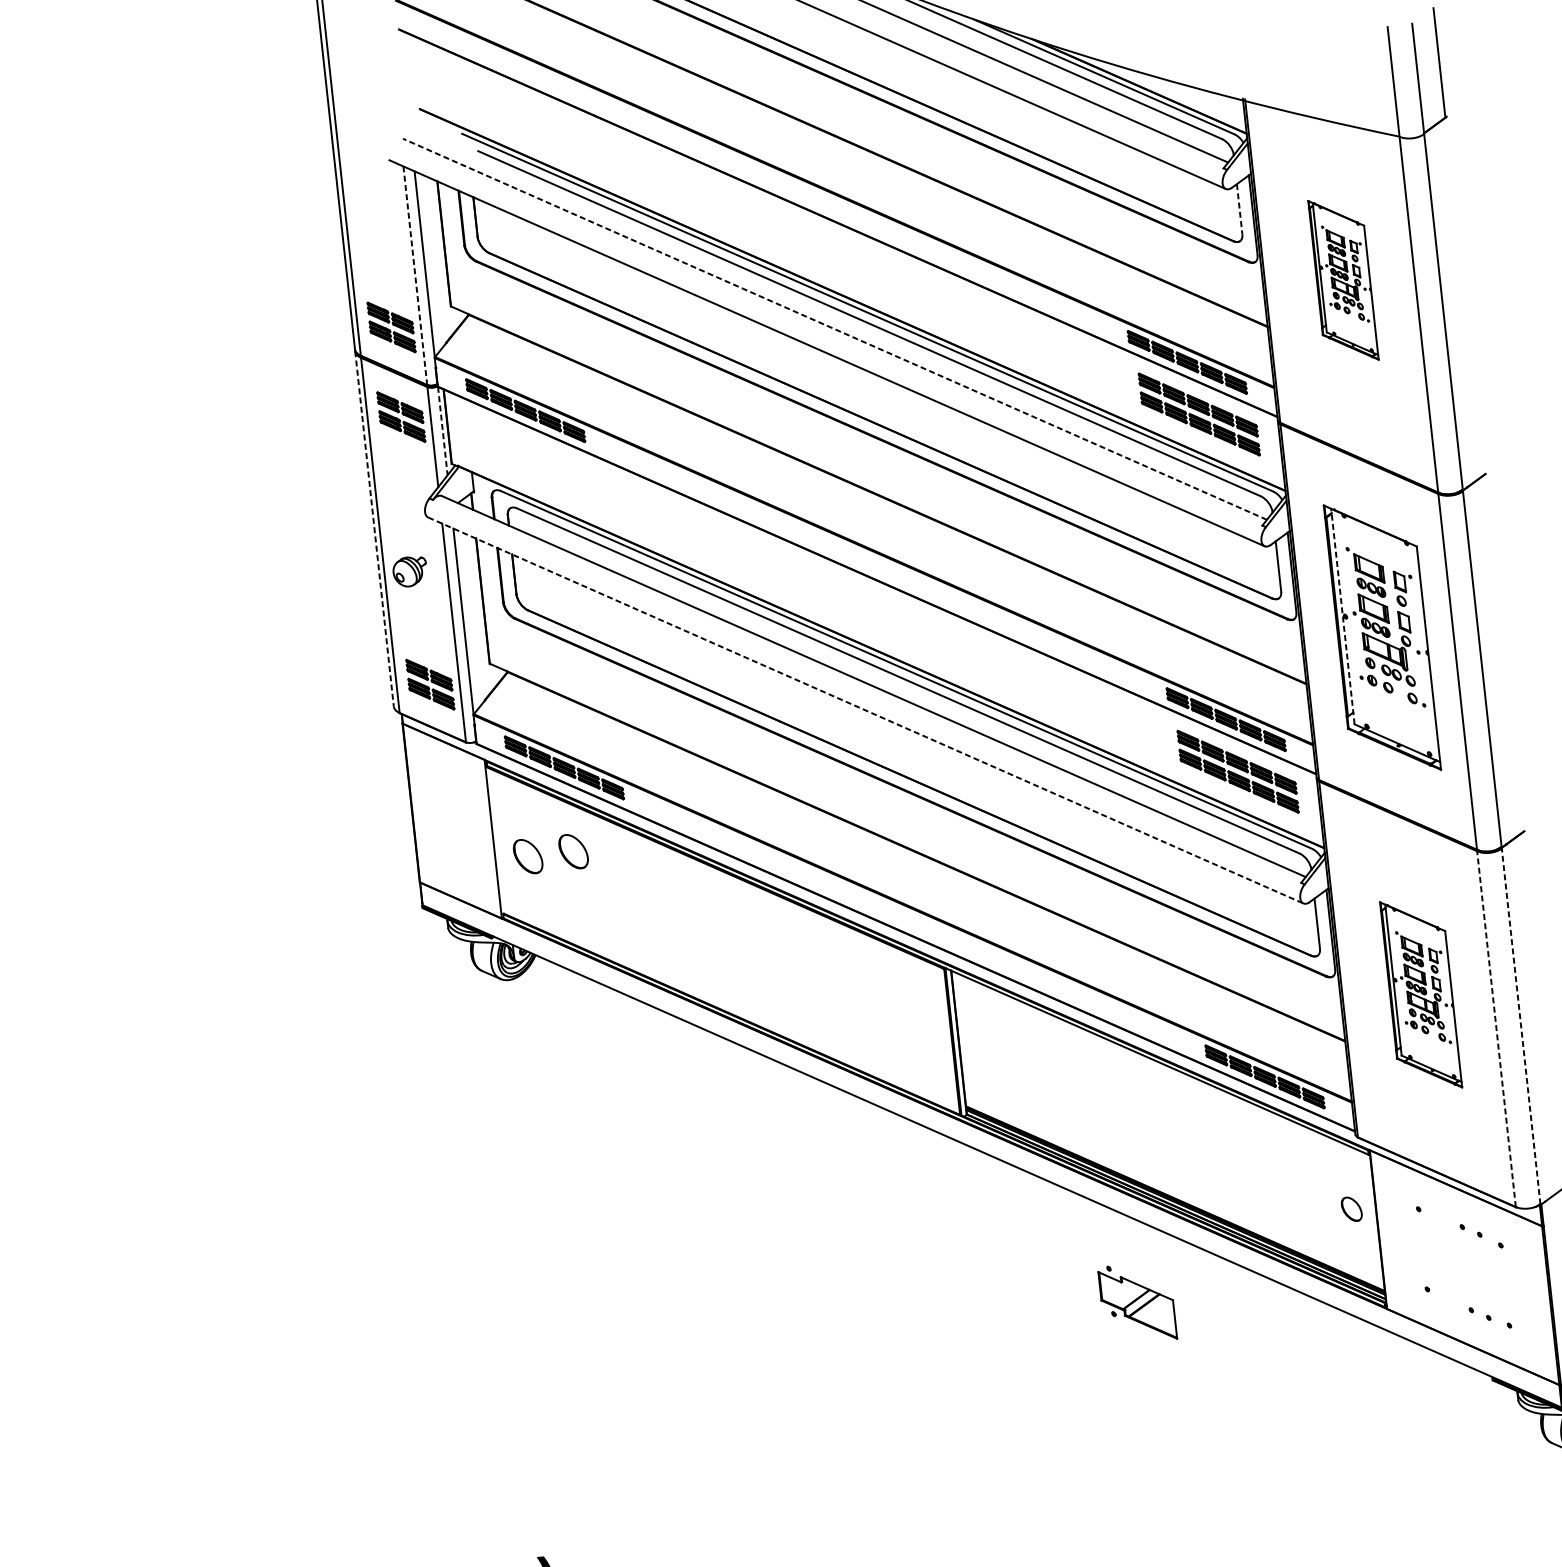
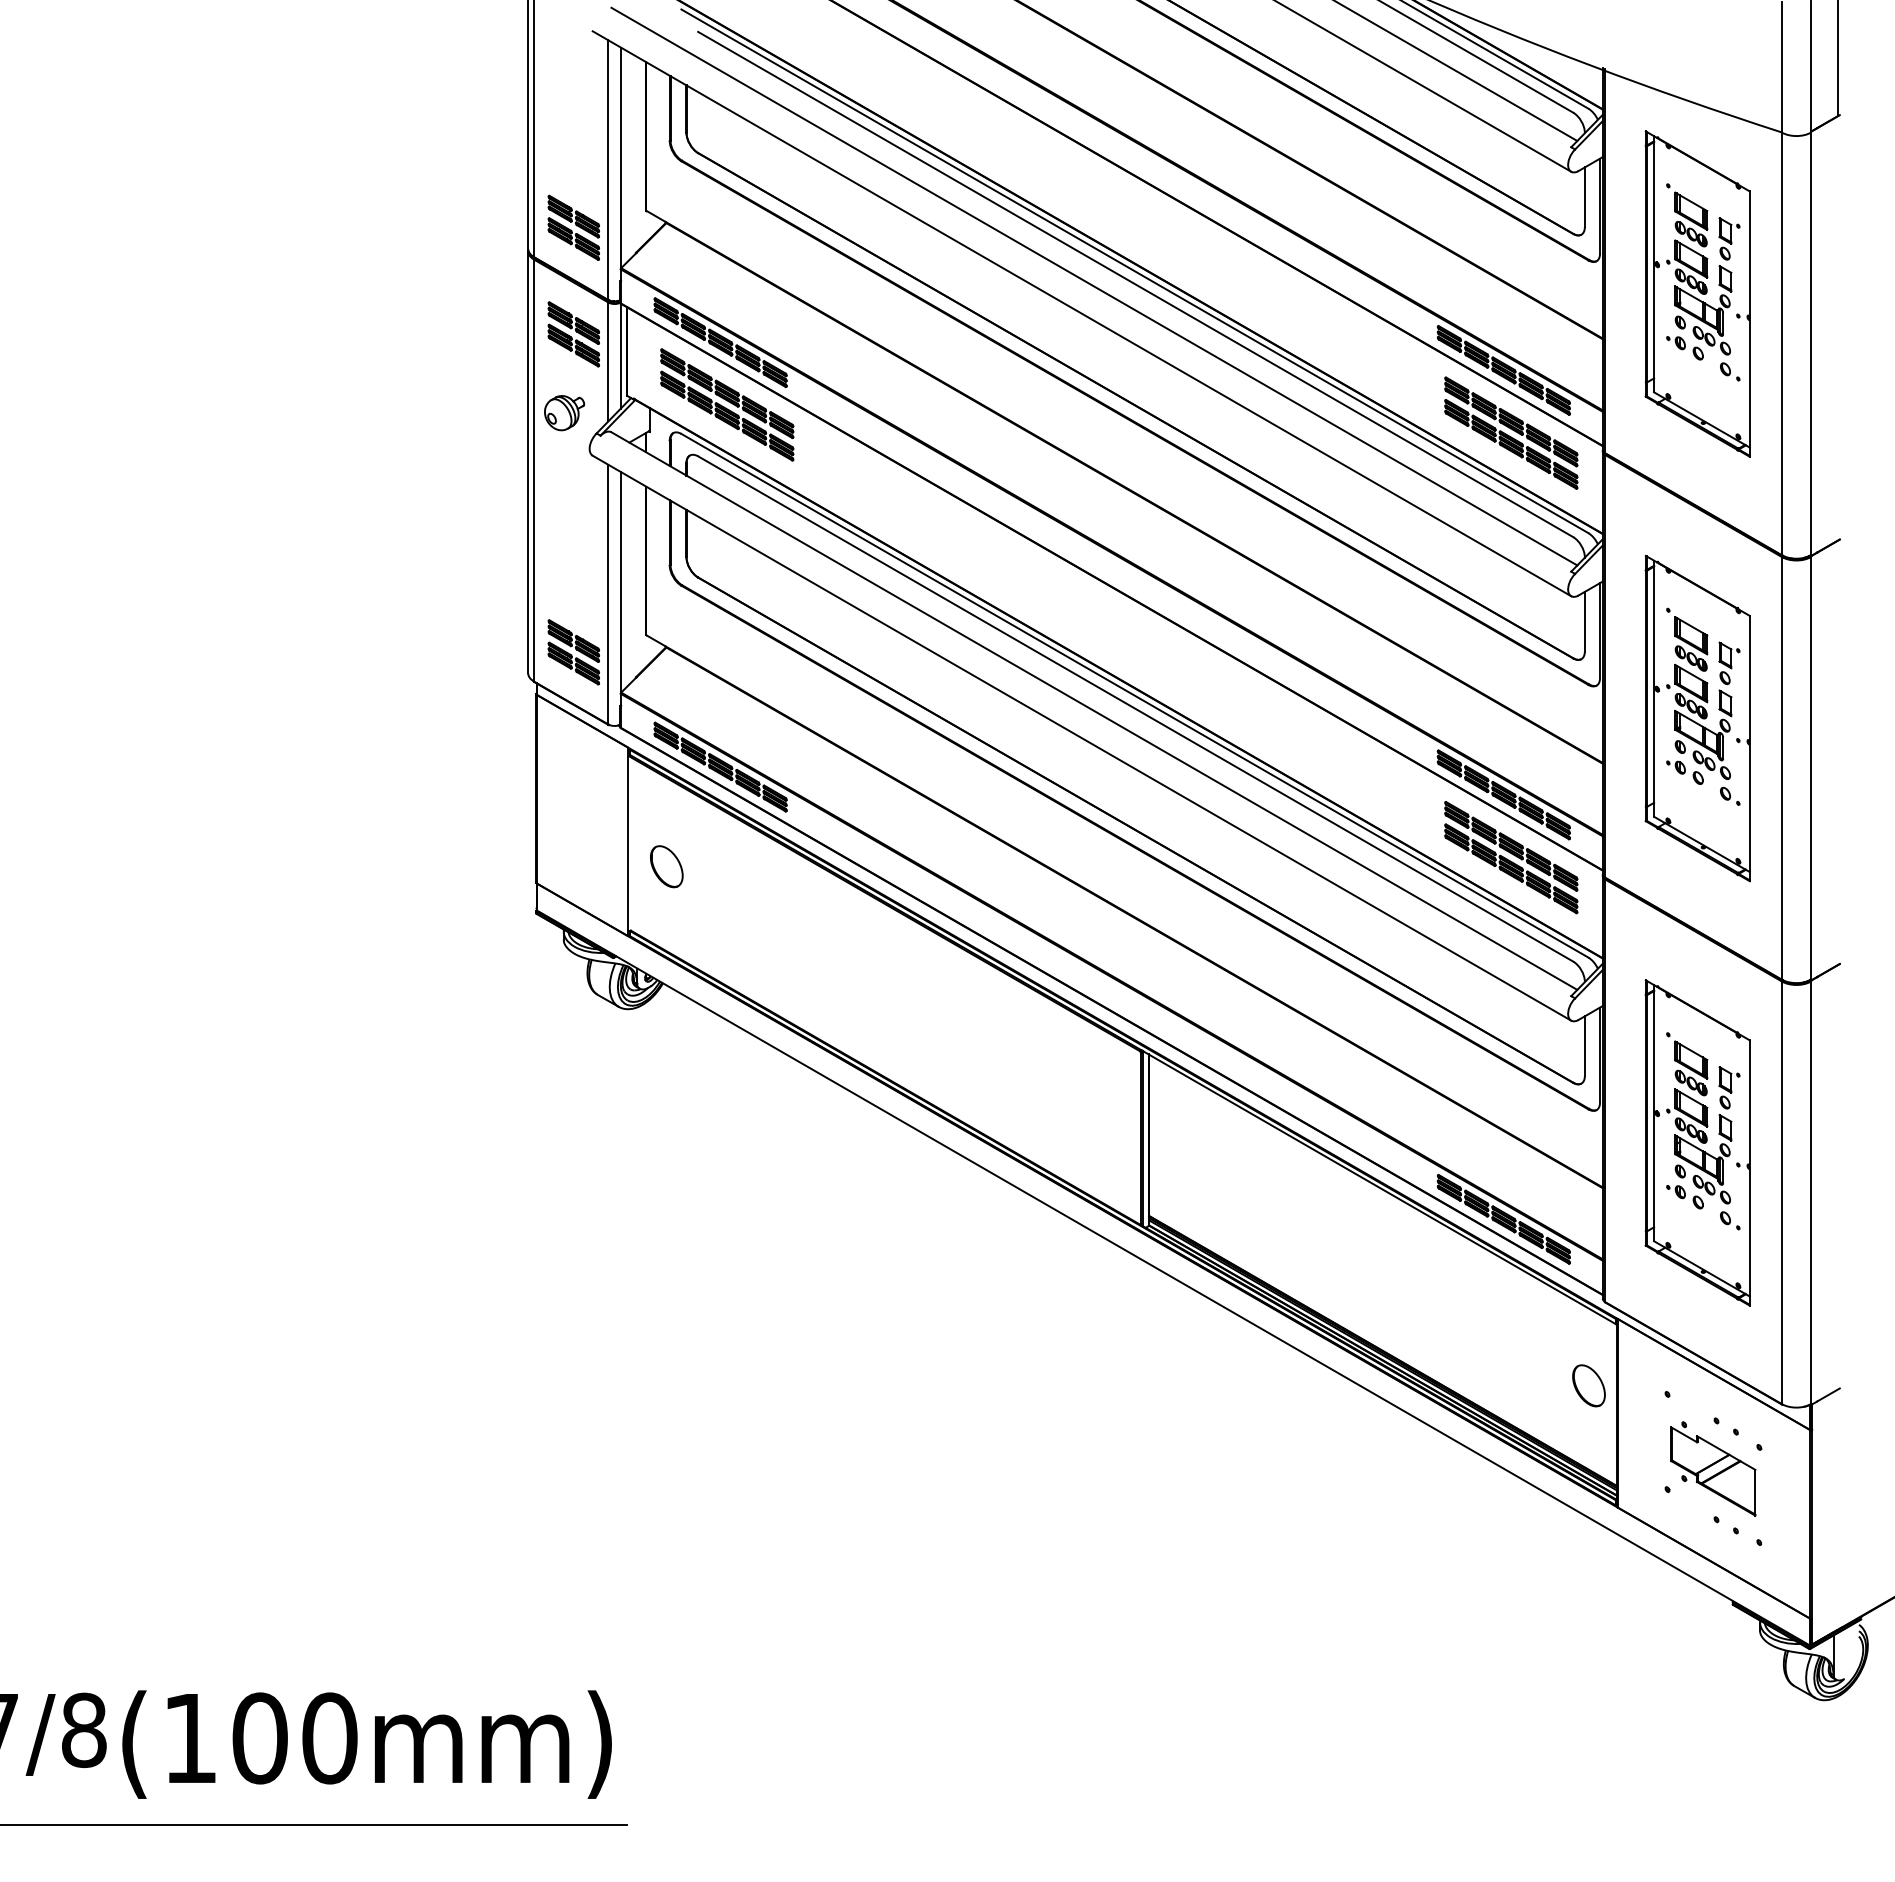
line: (1239, 209) -> (1584, 197), dashed -> solid
line: (415, 275) -> (608, 170), dashed -> solid
part: (1343, 279) -> (1697, 293), size x1.67
line: (835, 329) -> (1094, 286), dashed -> solid
line: (442, 431) -> (620, 356), dashed -> solid
part: (537, 462) -> (727, 404), added
line: (374, 529) -> (528, 462), dashed -> solid
part: (410, 572) -> (564, 413), moved
line: (1343, 616) -> (1654, 688), dashed -> solid
line: (865, 710) -> (1081, 738), dashed -> solid
part: (573, 851) -> (720, 866), removed
part: (1420, 994) -> (1697, 1142), size x1.43
line: (1521, 1026) -> (1811, 1192), dashed -> solid
line: (1496, 1028) -> (1781, 1192), dashed -> solid
part: (1351, 1208) -> (1588, 1385), size x1.43
part: (1137, 1302) -> (1713, 1468), moved

